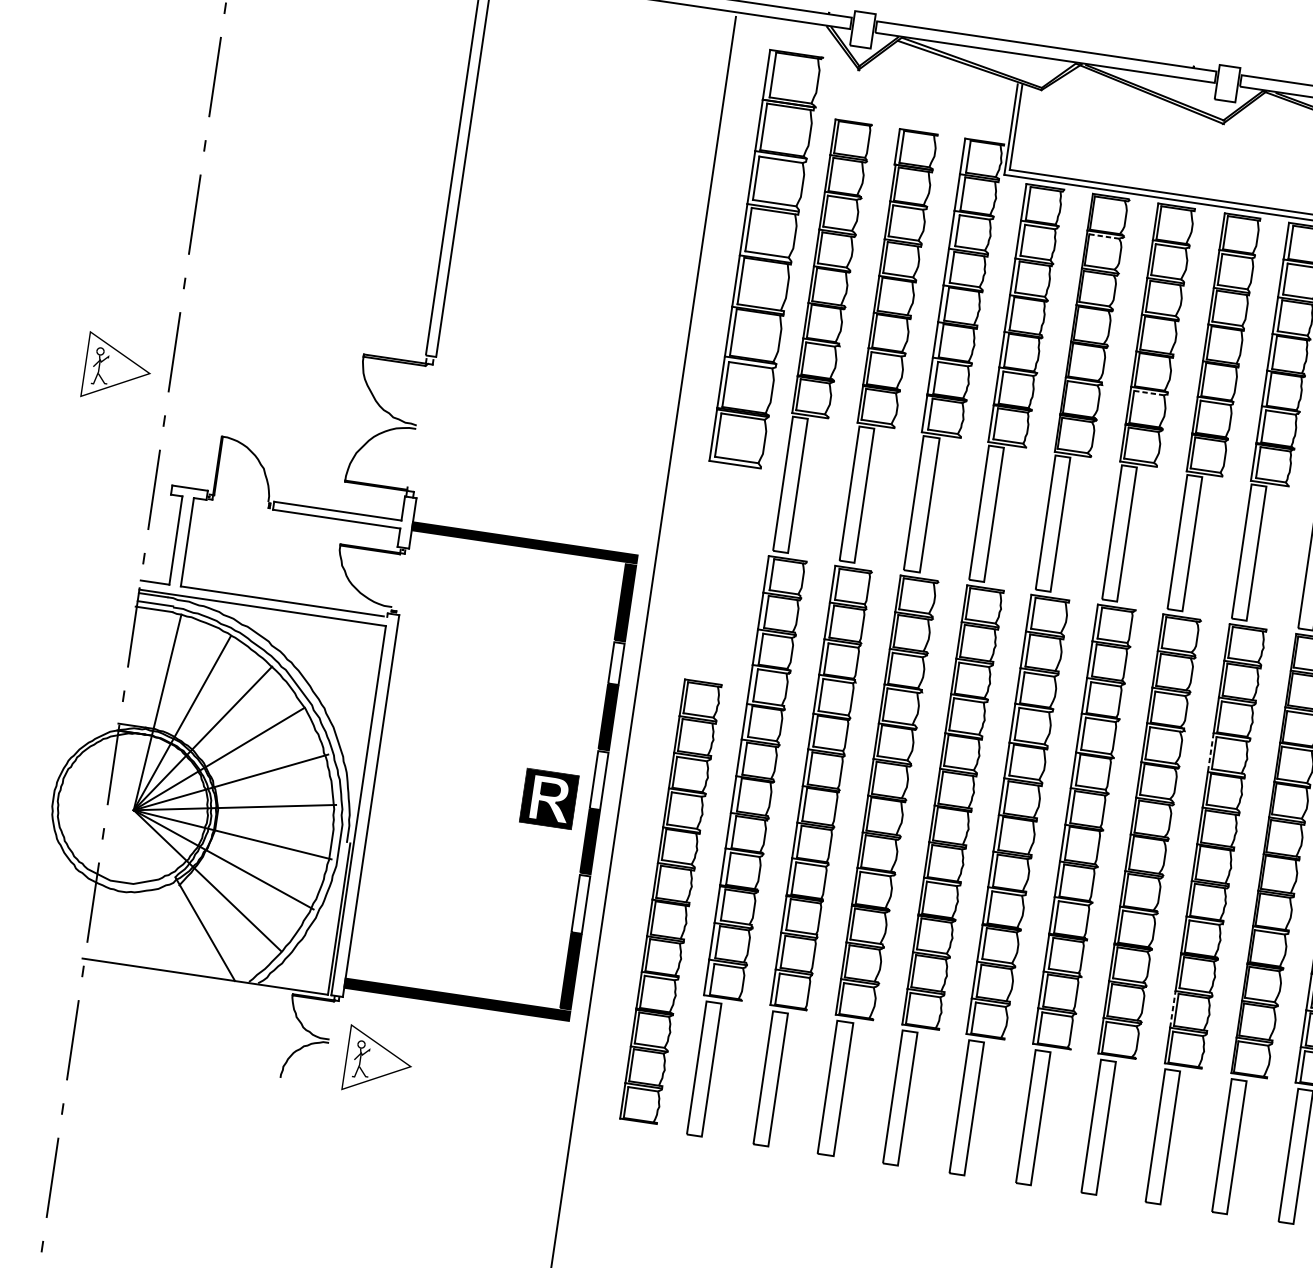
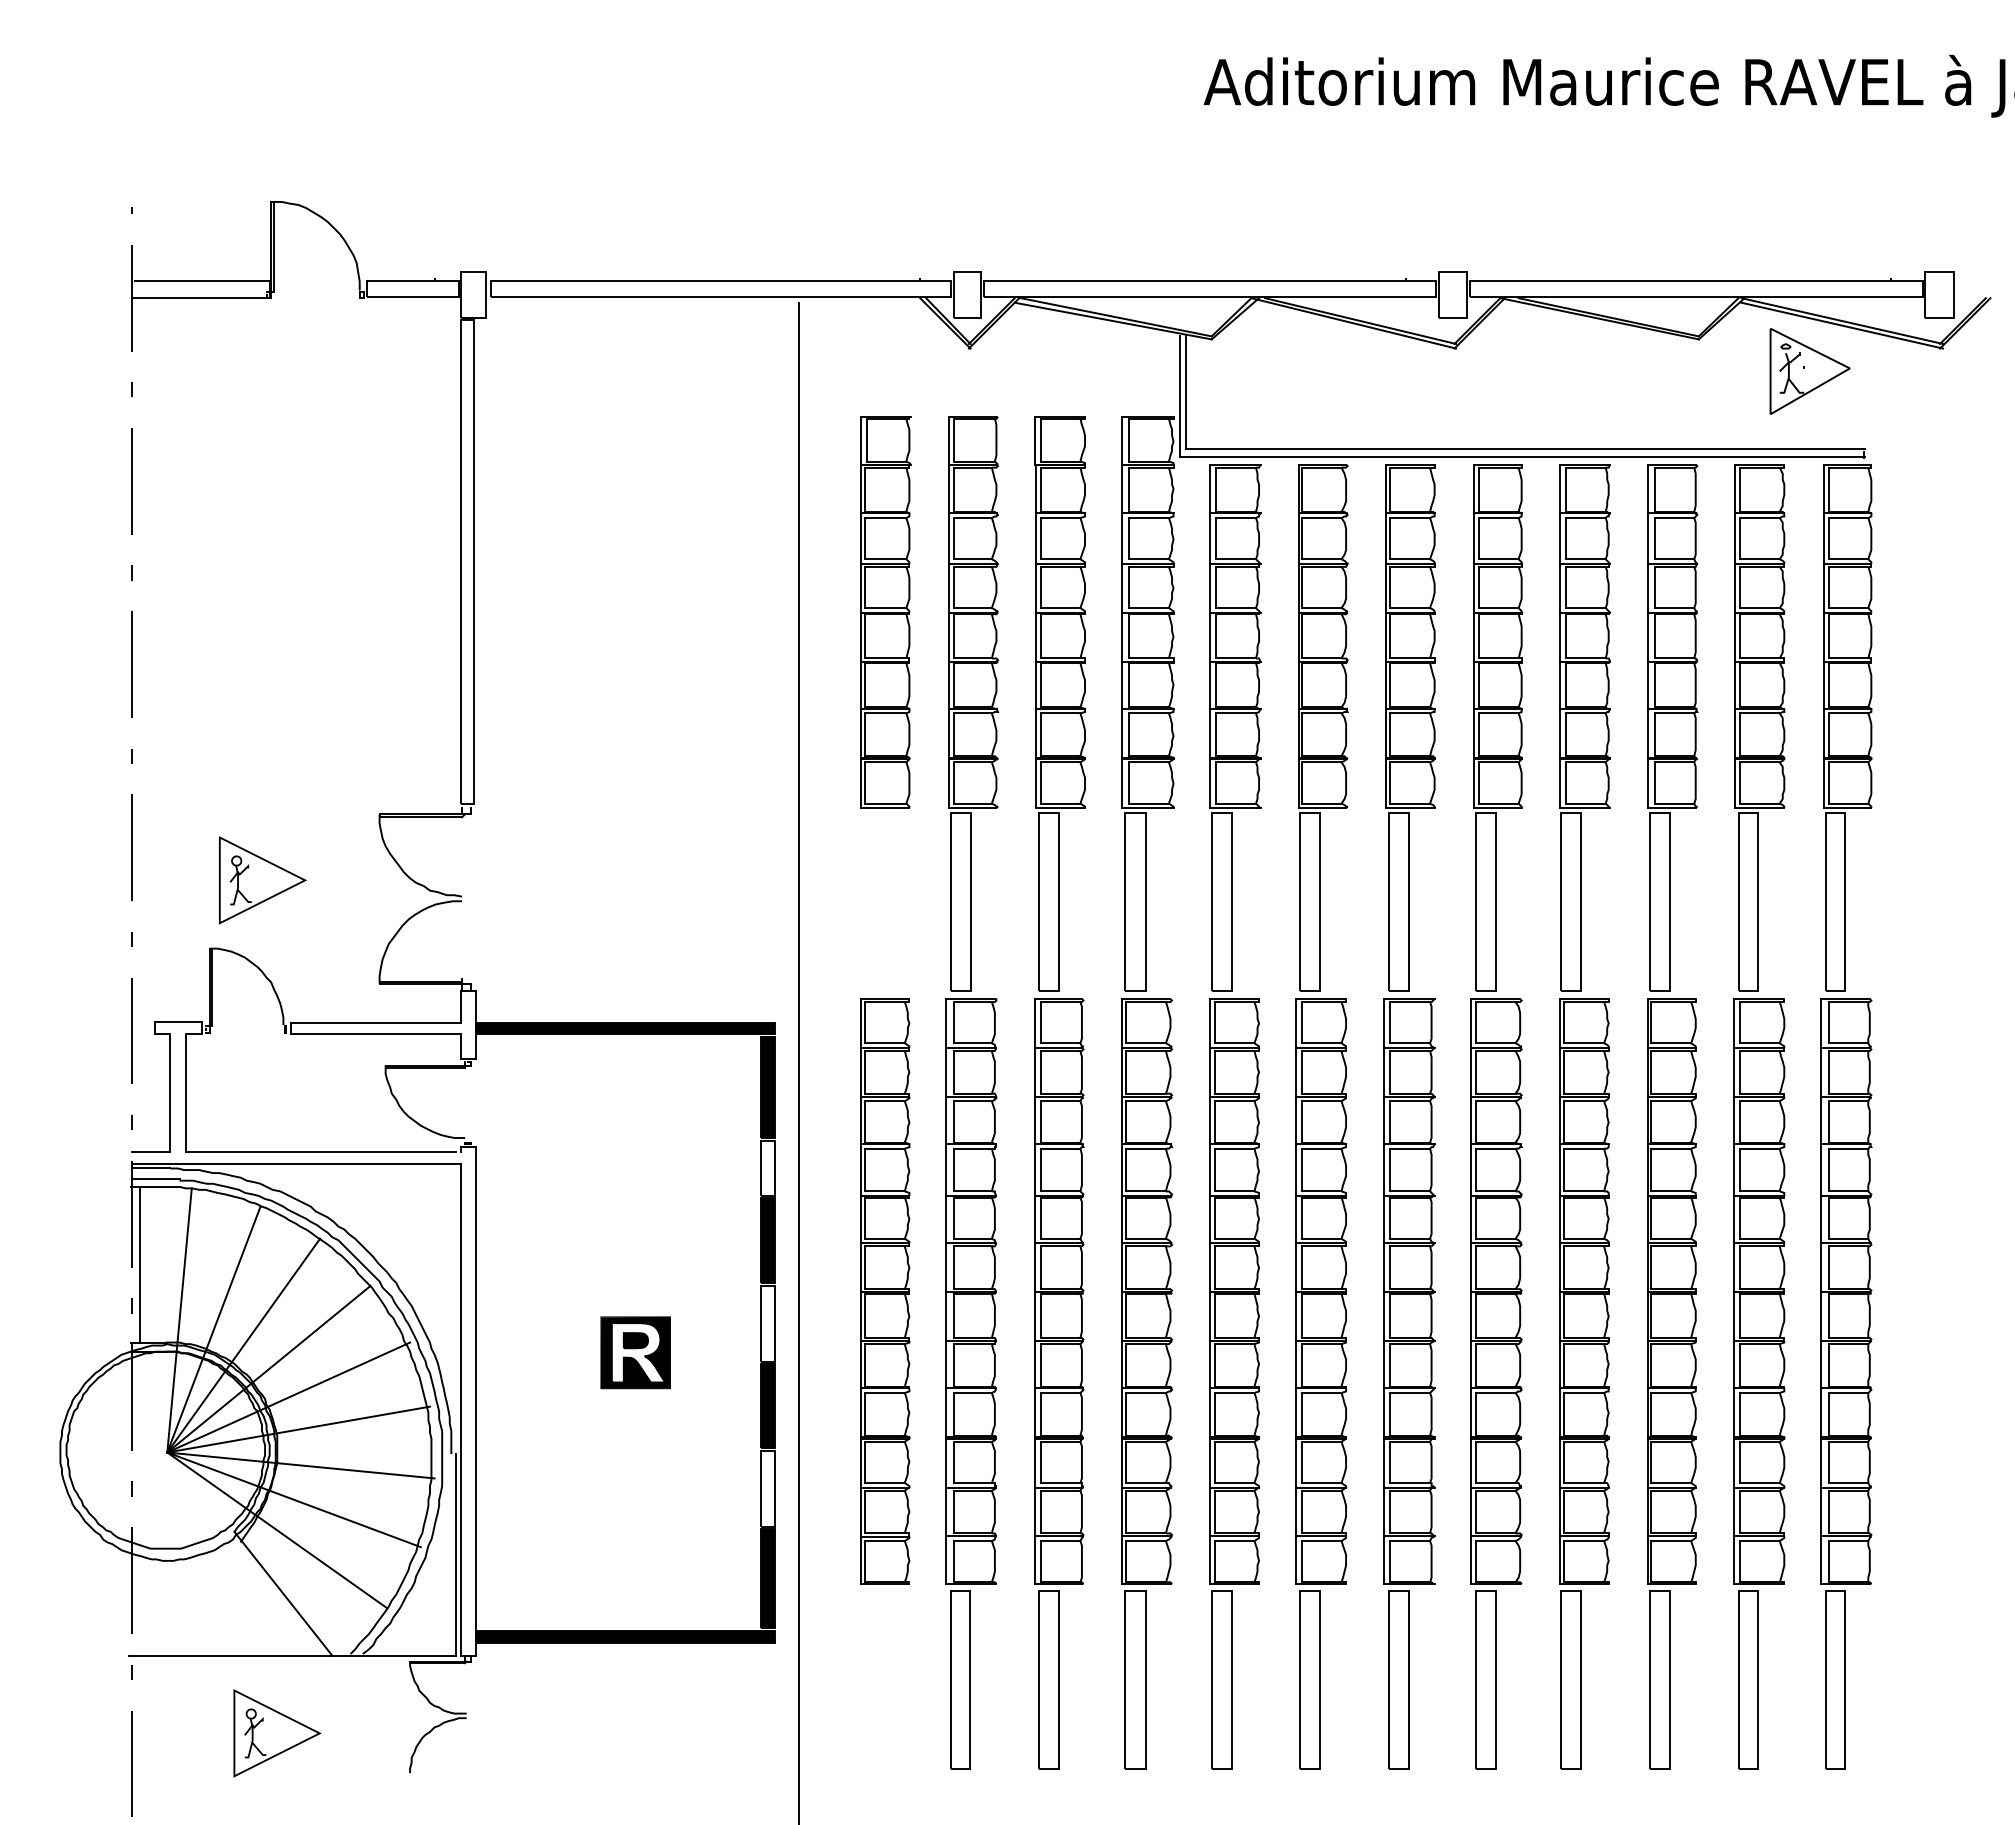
line: (1104, 236) -> (1321, 518), dashed -> solid
part: (766, 259) -> (885, 612), size x0.71
part: (117, 368) -> (262, 880), moved
line: (1149, 393) -> (1410, 713), dashed -> solid
line: (133, 665) -> (139, 1264), added
line: (1210, 752) -> (1559, 1170), dashed -> solid
part: (549, 798) -> (635, 1352), moved
part: (671, 901) -> (885, 1291), moved
line: (1172, 1008) -> (1559, 1511), dashed -> solid
part: (379, 1062) -> (277, 1733), moved

